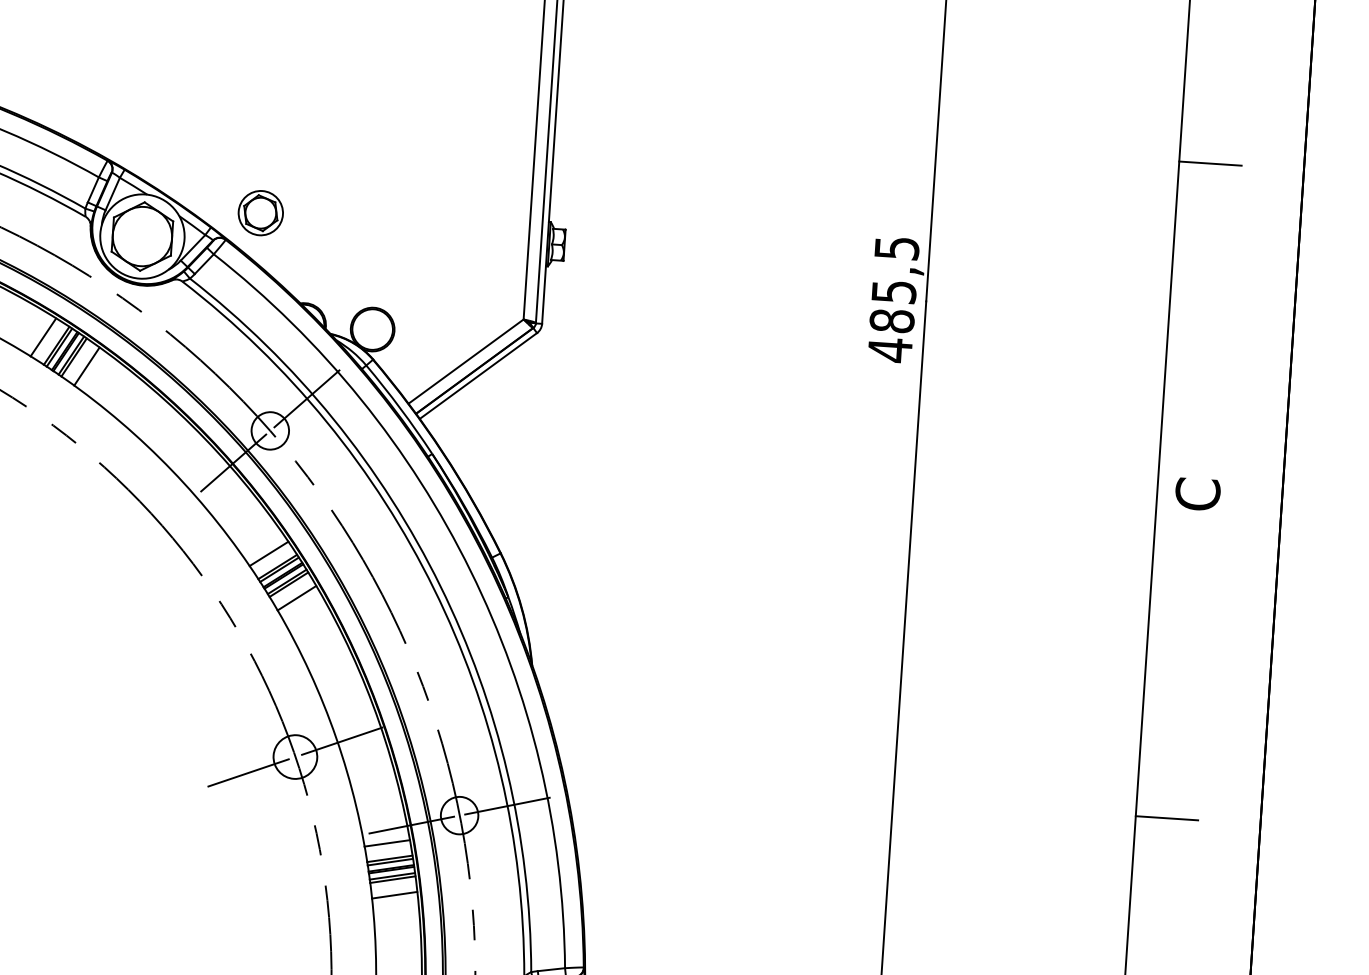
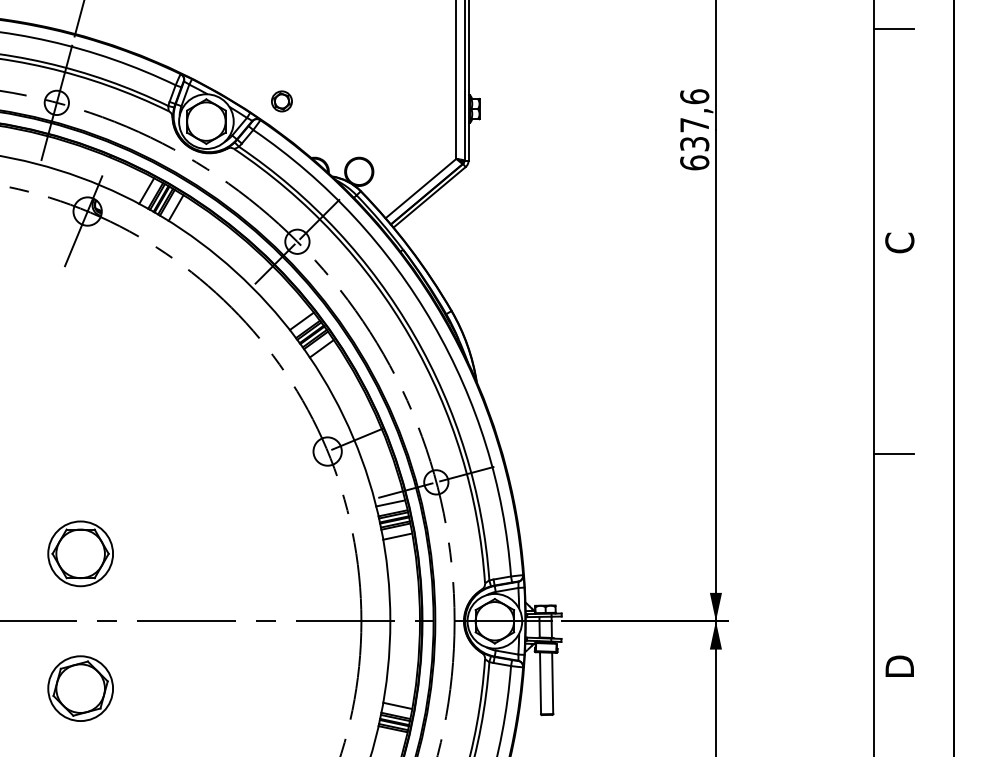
part: (260, 213) -> (281, 101), size x0.7
text: (893, 298) -> (694, 129), 485,5 -> 637,6
line: (249, 772) -> (298, 463), removed

